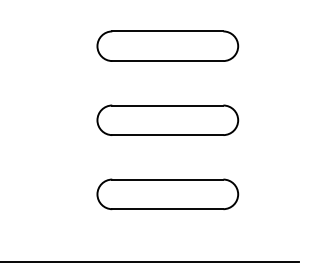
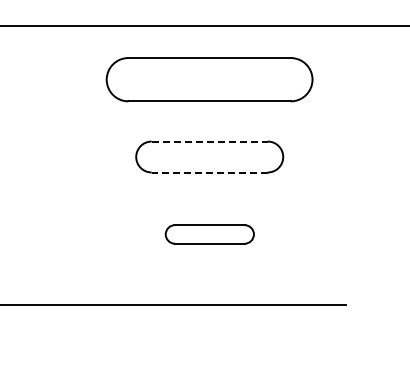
part: (167, 46) -> (209, 79), size x1.4
line: (168, 105) -> (210, 141), solid -> dashed
line: (167, 135) -> (209, 172), solid -> dashed
part: (167, 194) -> (209, 234), size x0.6

